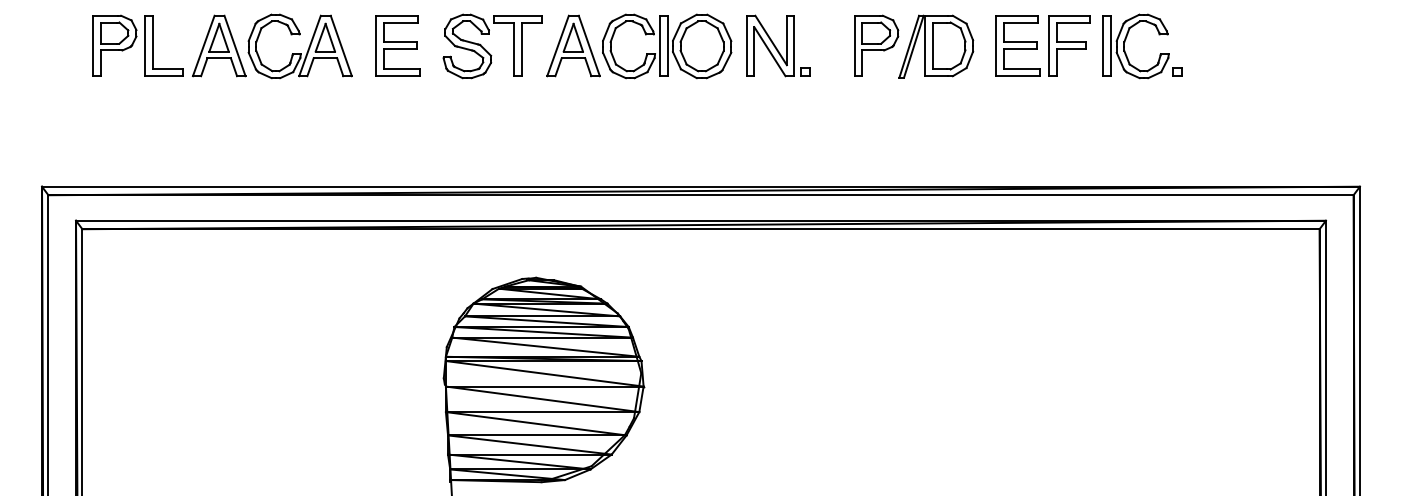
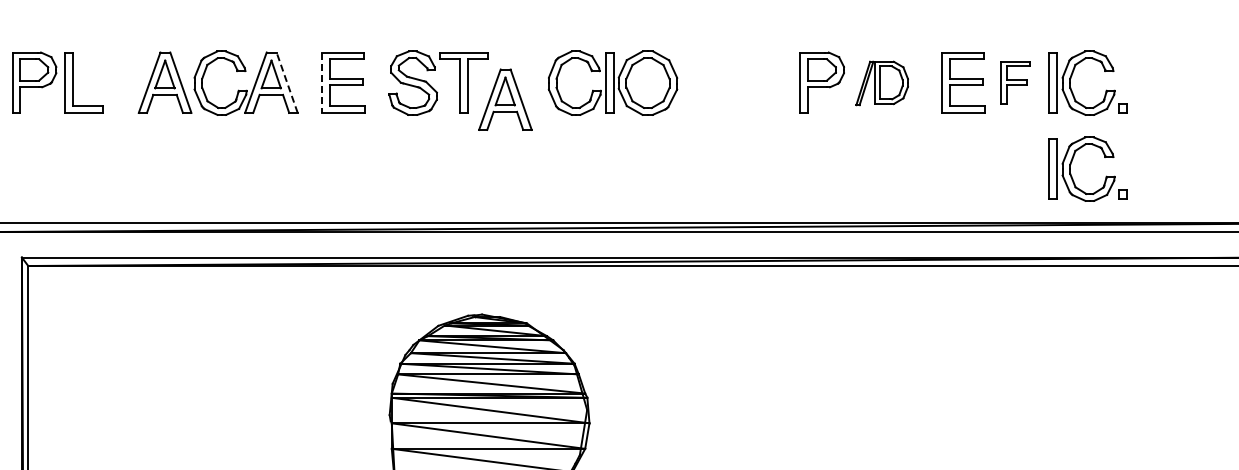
part: (137, 45) -> (57, 82), moved
line: (341, 45) -> (287, 82), solid -> dashed
part: (573, 45) -> (505, 99), moved
part: (778, 45) -> (724, 82), removed
part: (1069, 45) -> (1015, 82), size x0.7
line: (376, 46) -> (322, 83), solid -> dashed
part: (936, 46) -> (882, 83), size x0.7
part: (1126, 125) -> (1072, 162), added

